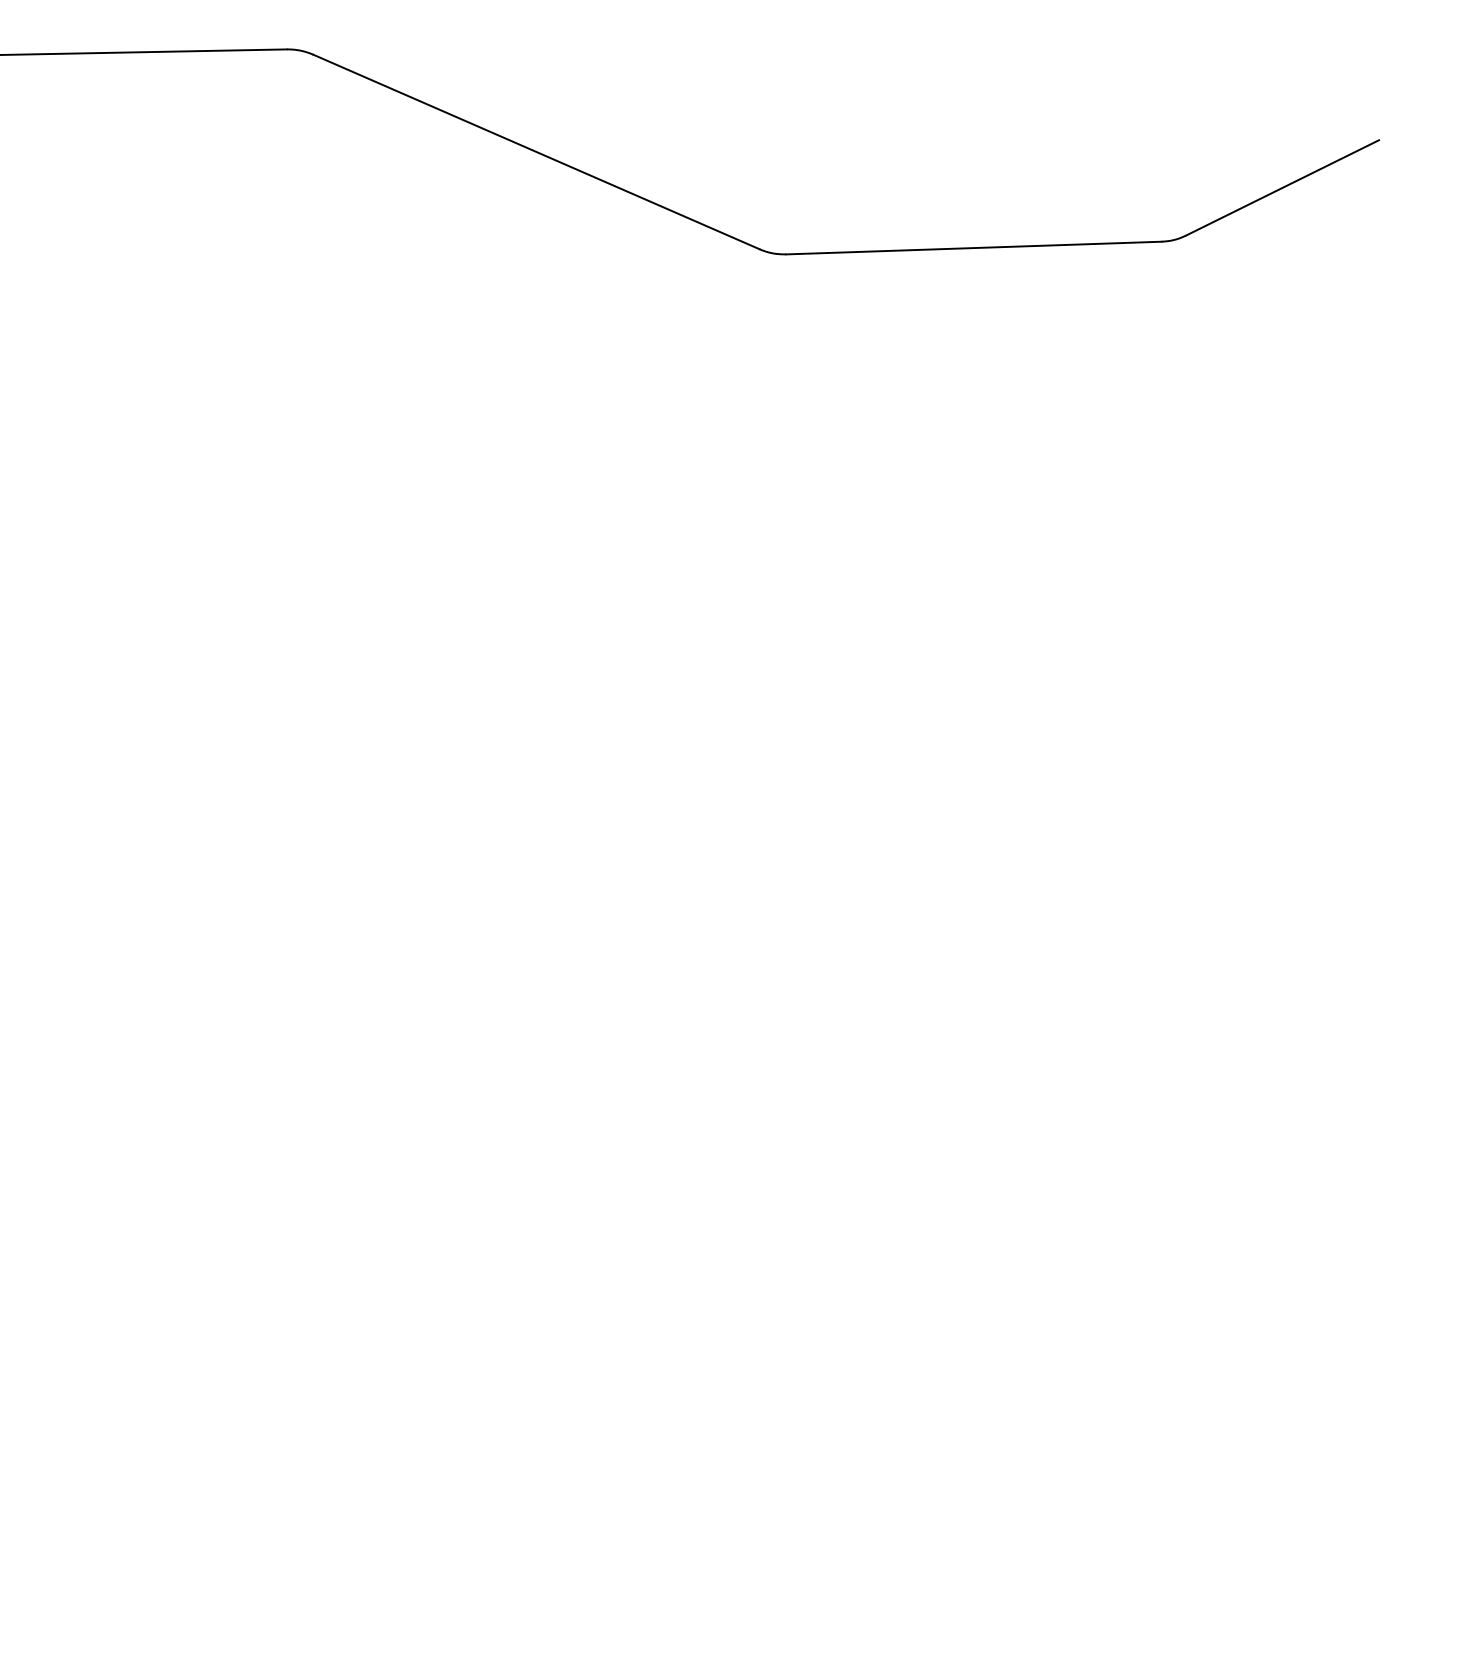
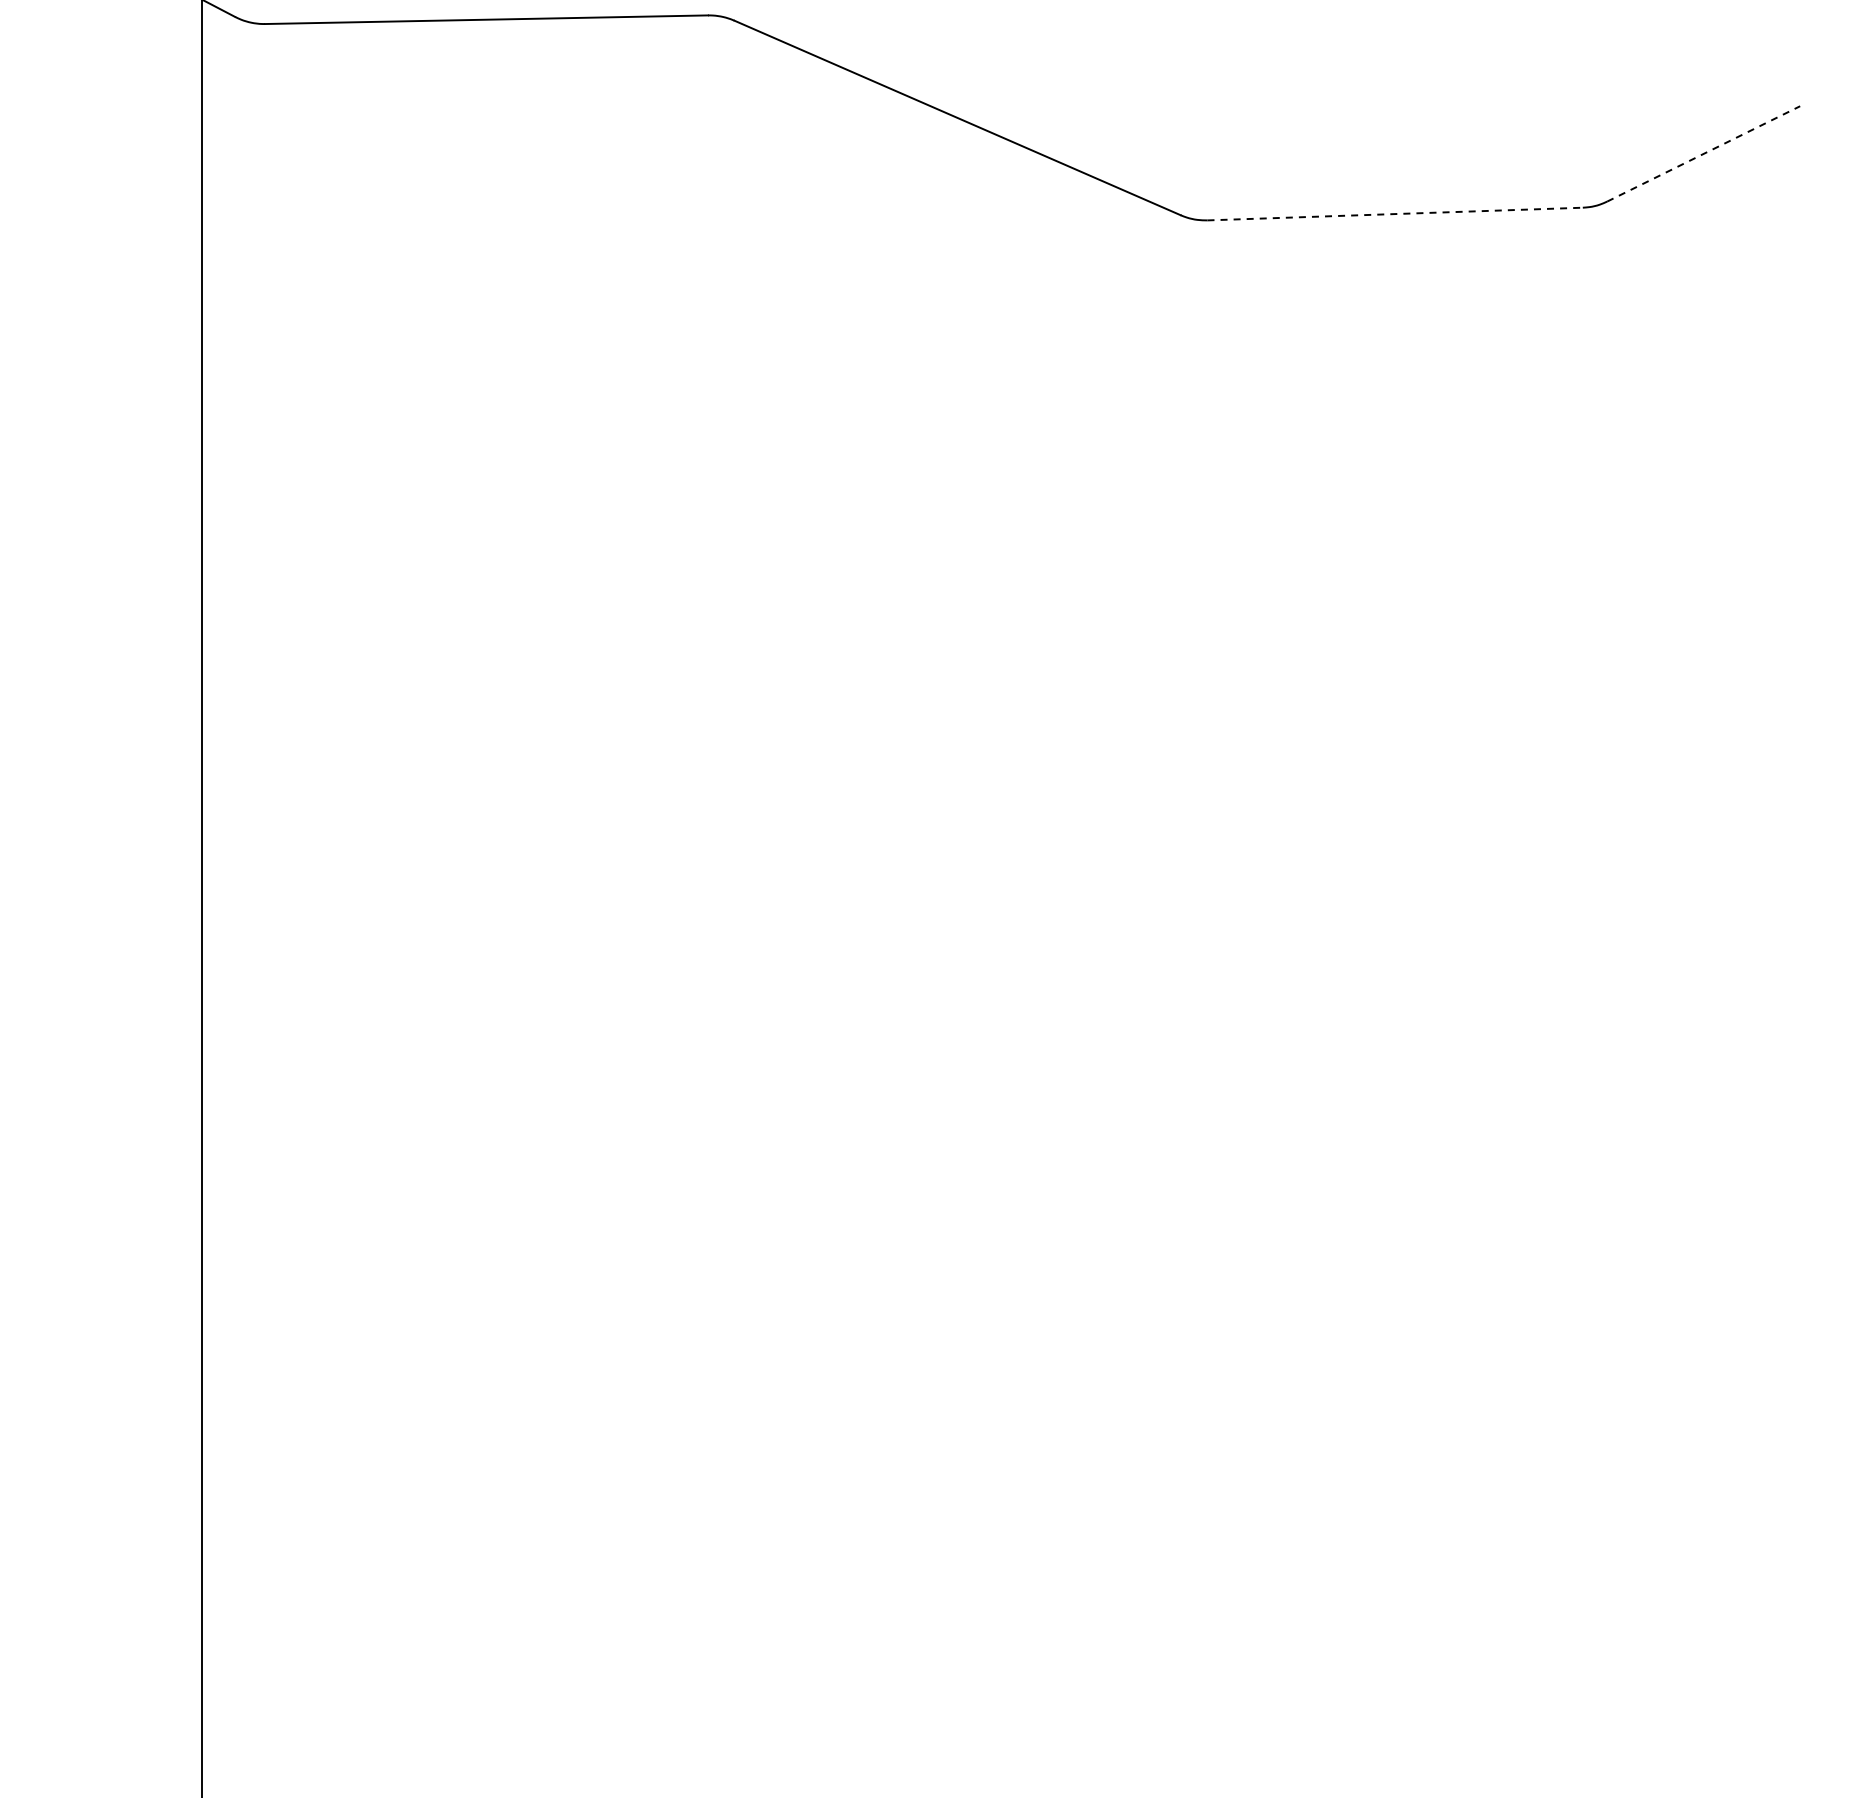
line: (1282, 187) -> (1703, 153), solid -> dashed
line: (974, 248) -> (1395, 214), solid -> dashed

